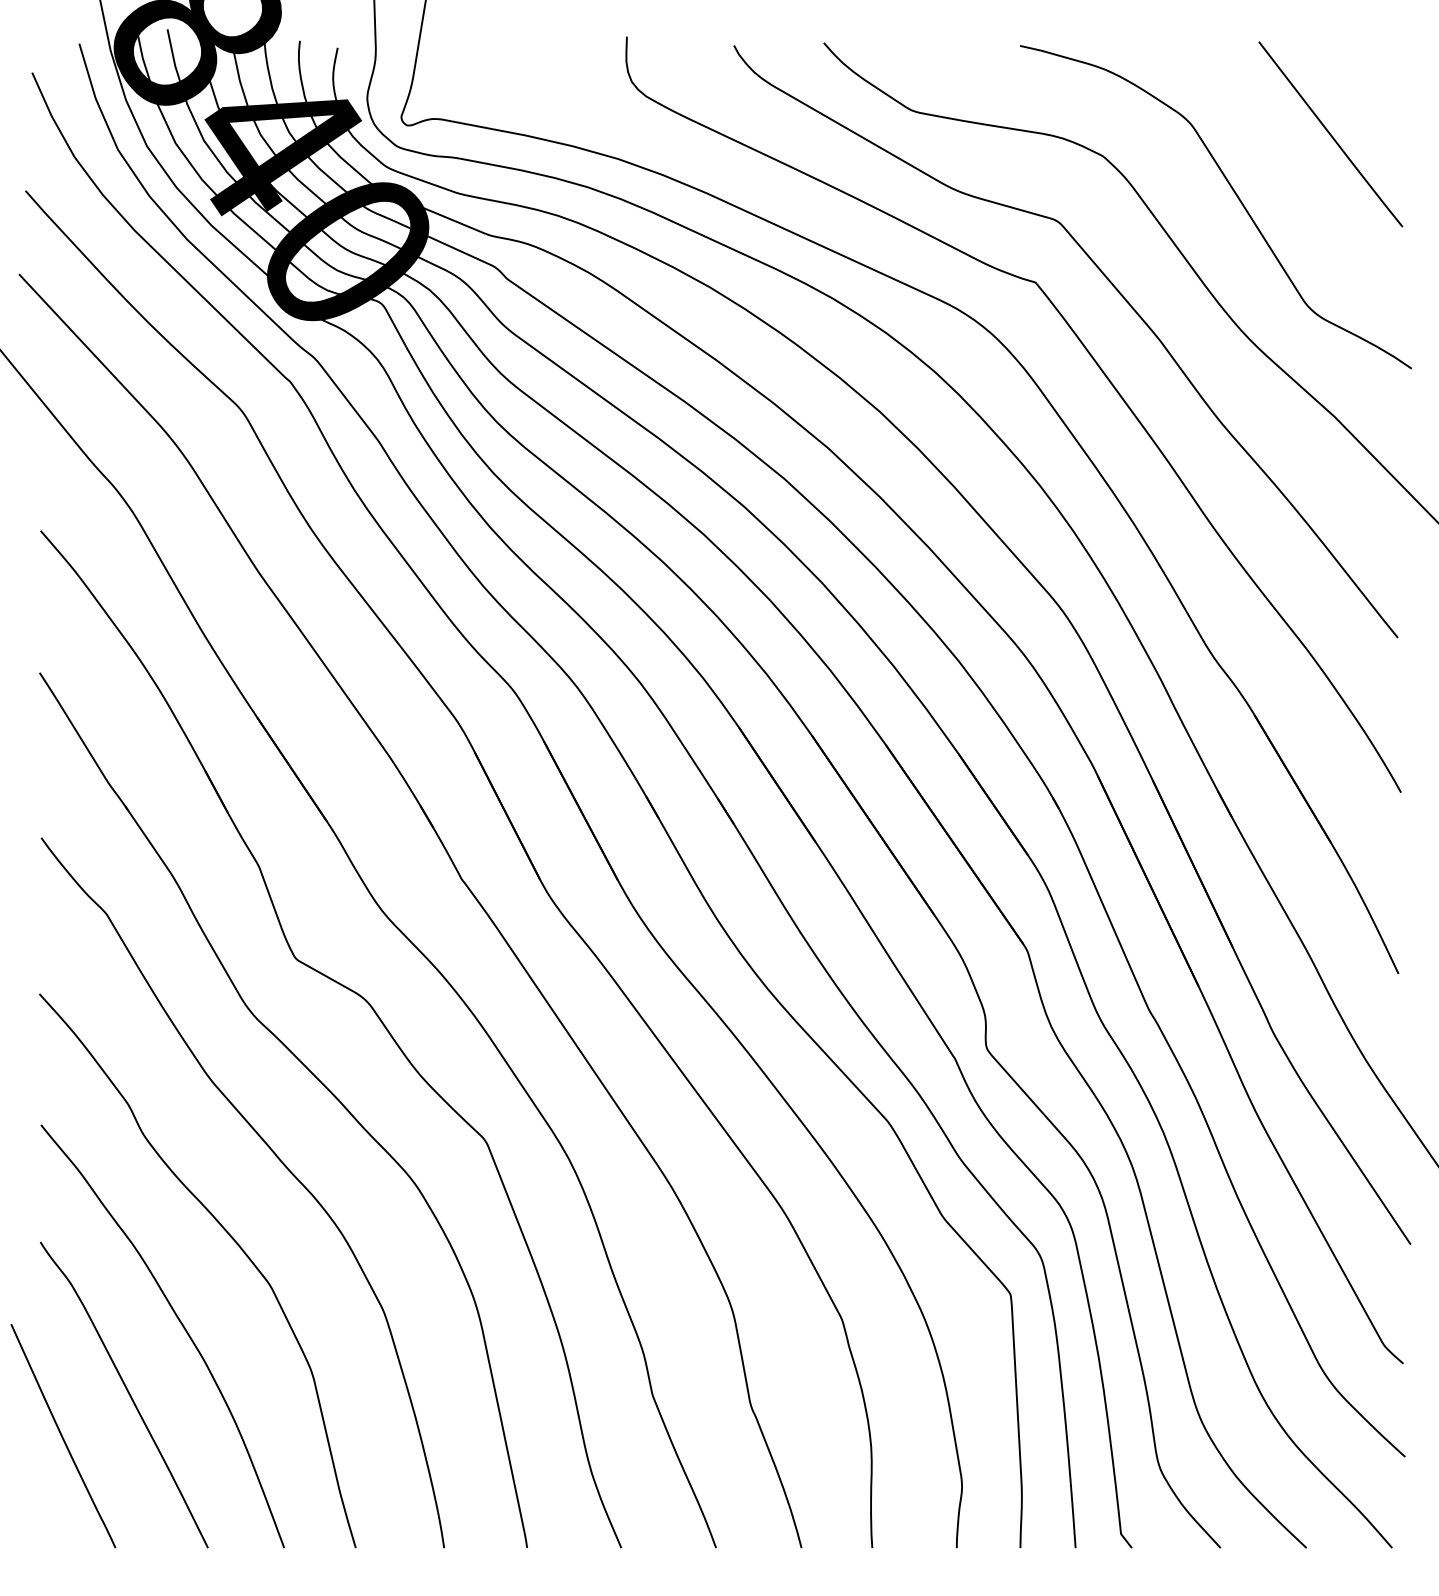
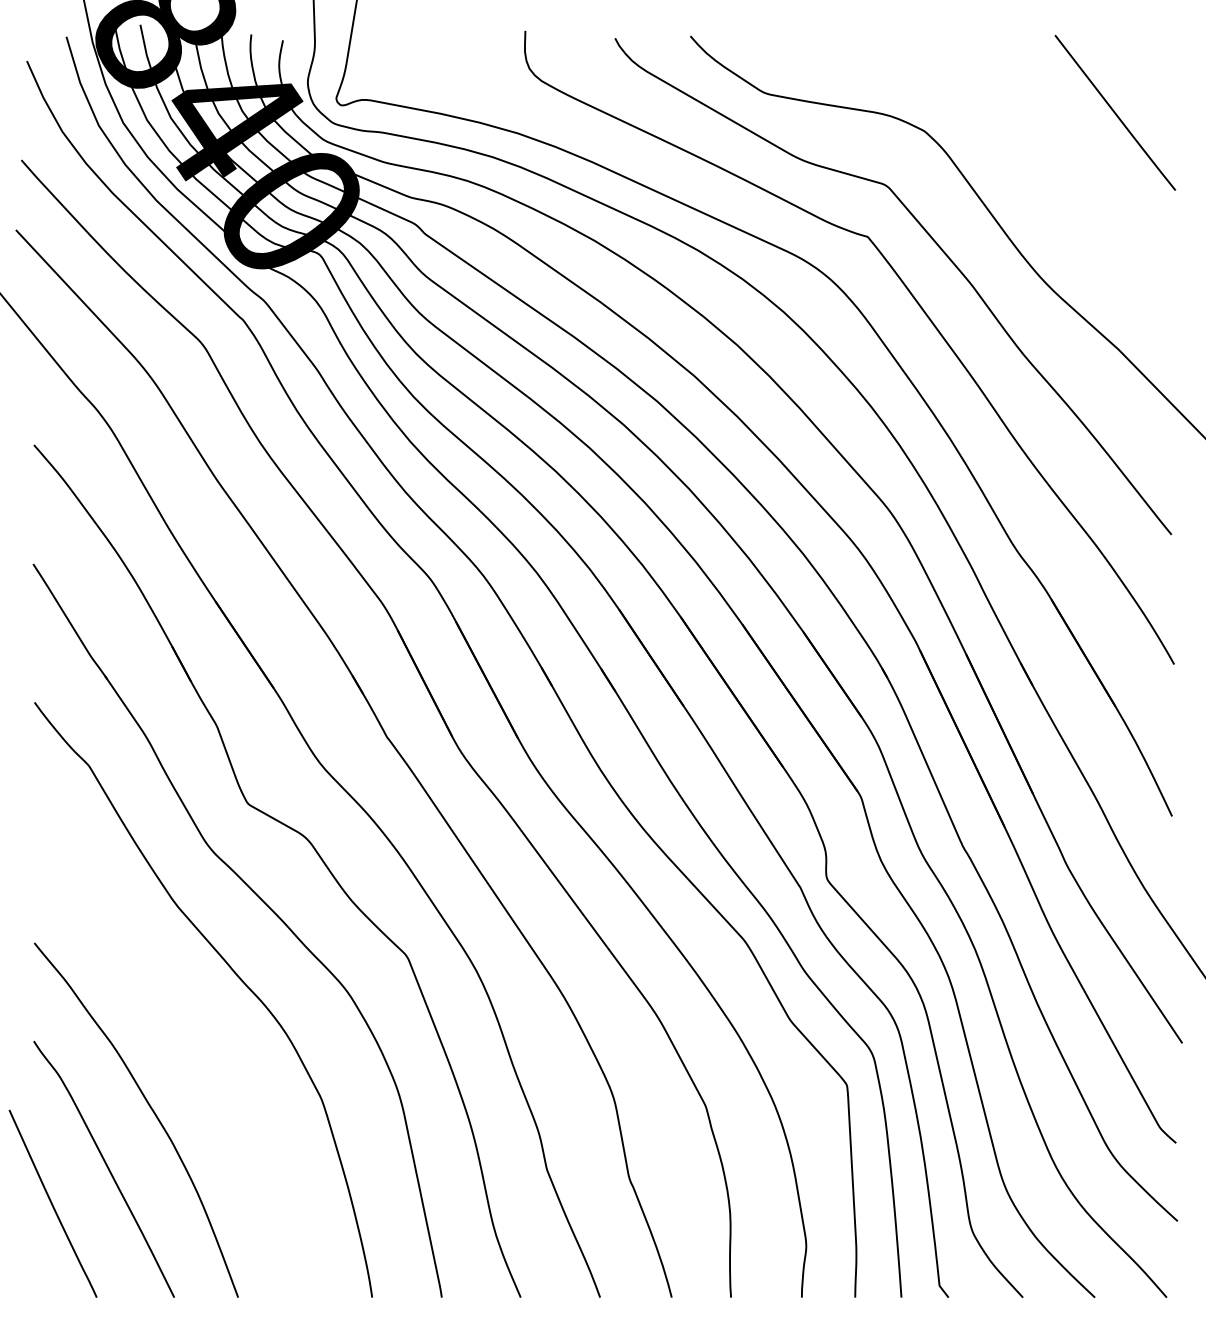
curve: (1235, 195) -> (1035, 164), removed
curve: (235, 1243) -> (197, 1042), removed

